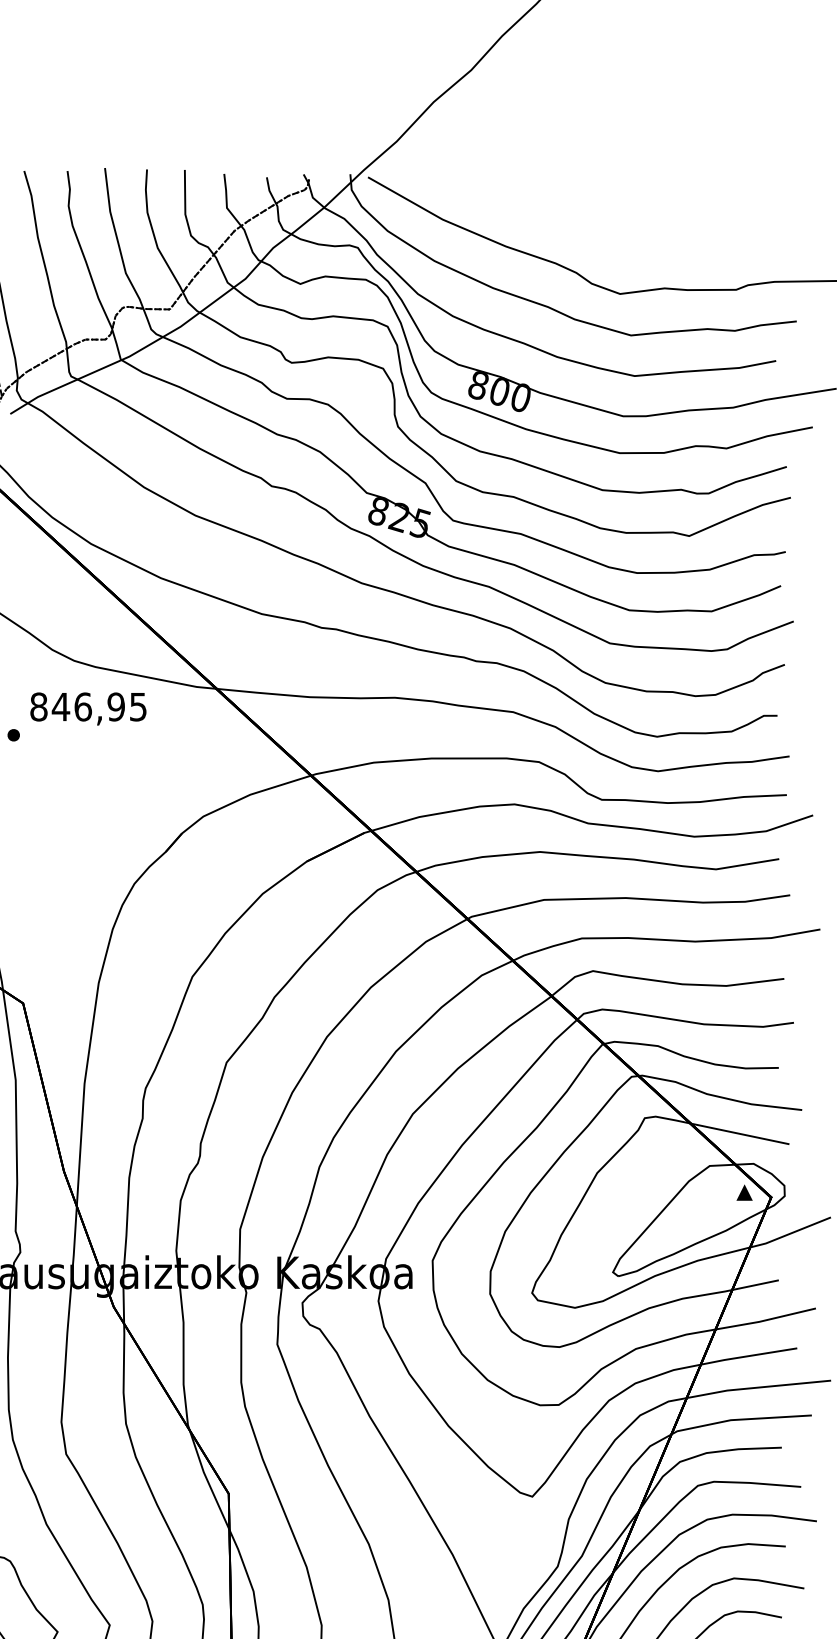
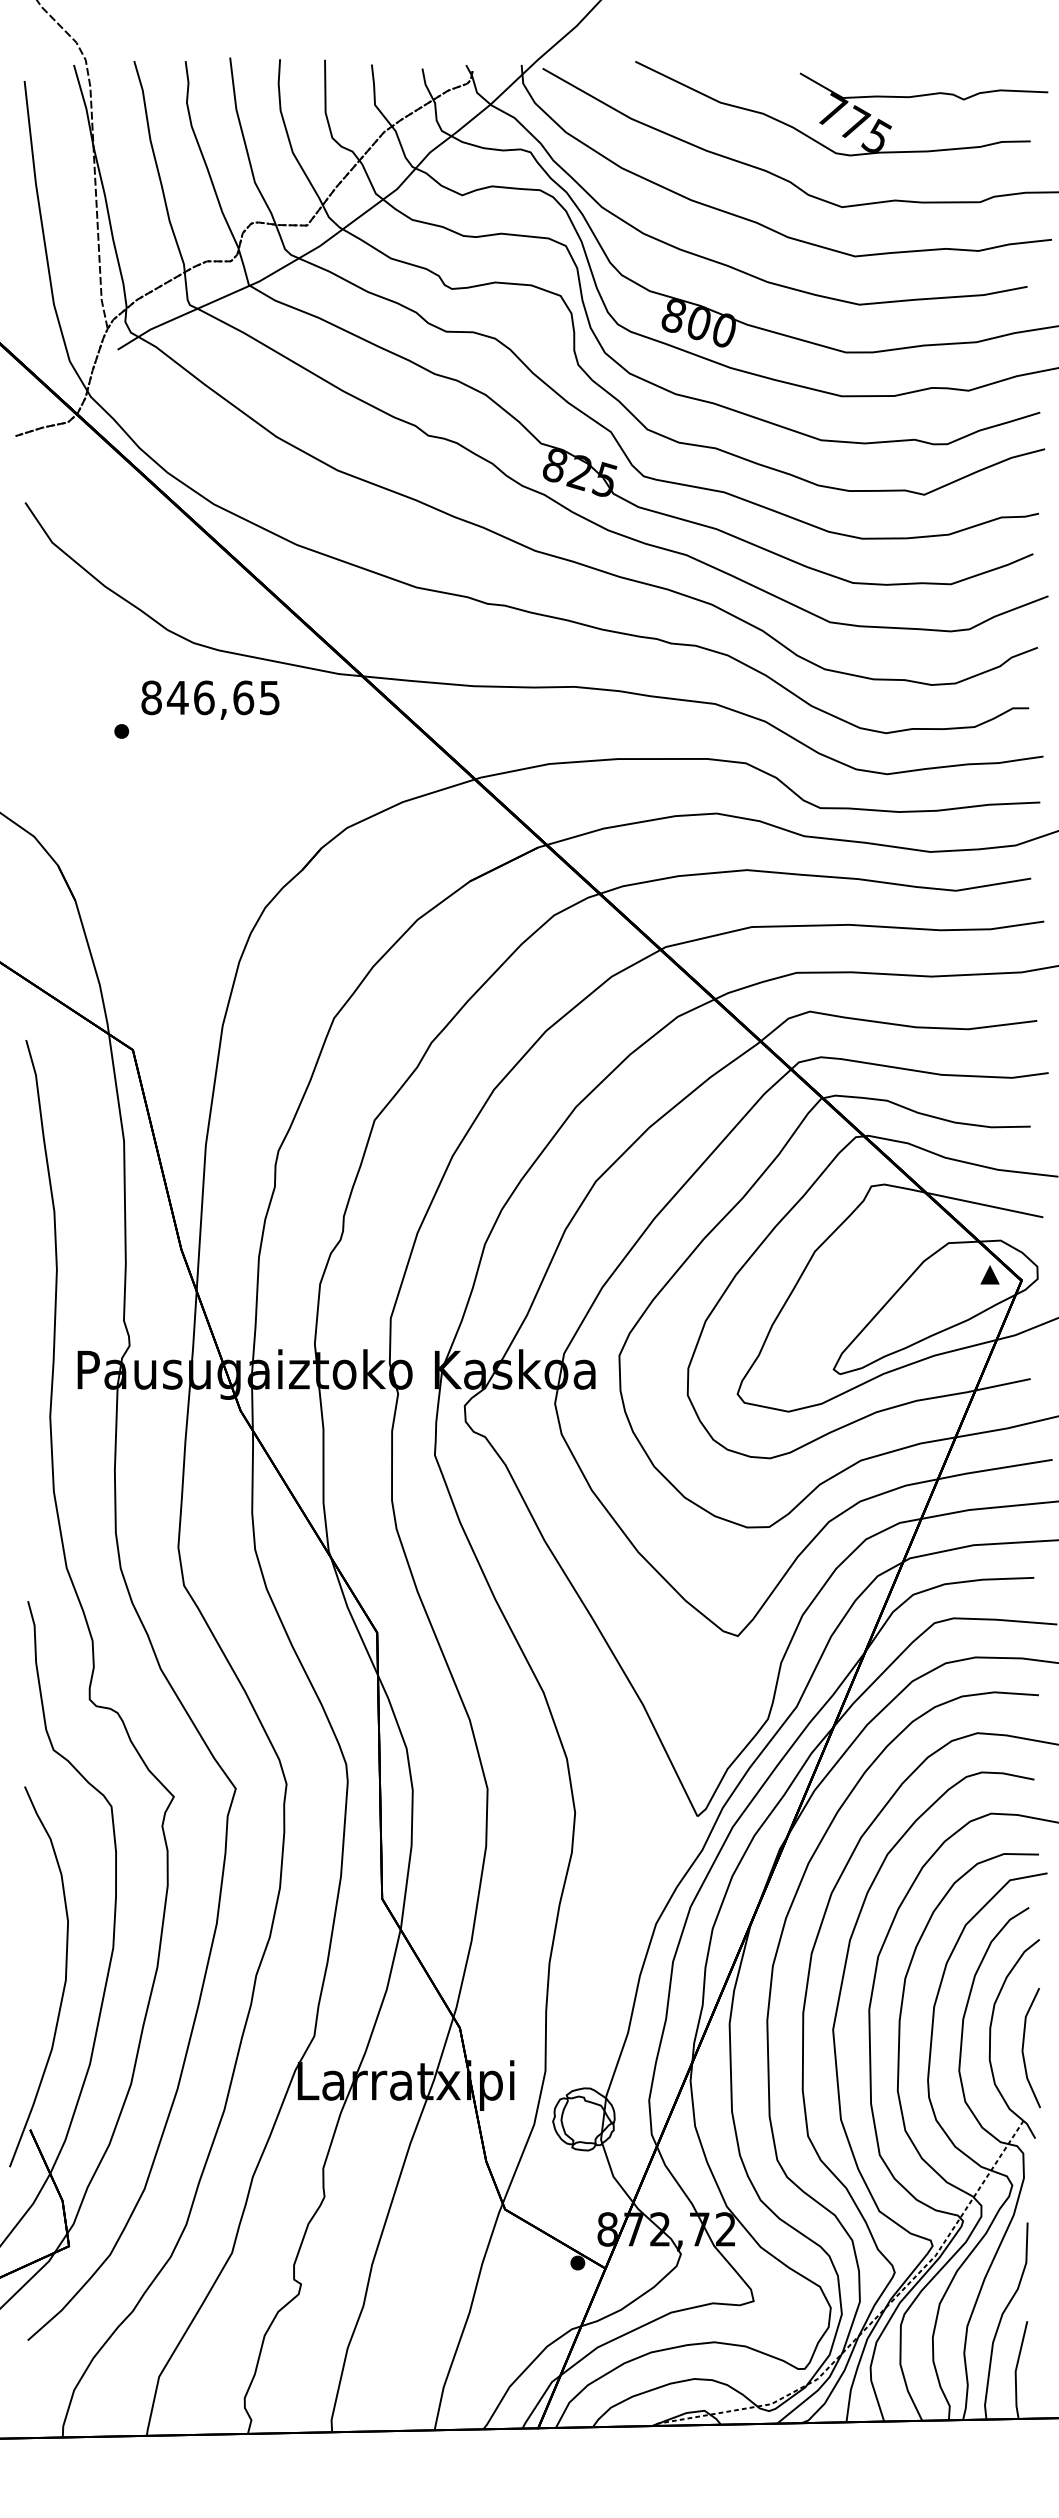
part: (619, 210) -> (841, 108), added
text: (116, 706) -> (243, 697), 846,95 -> 846,65

